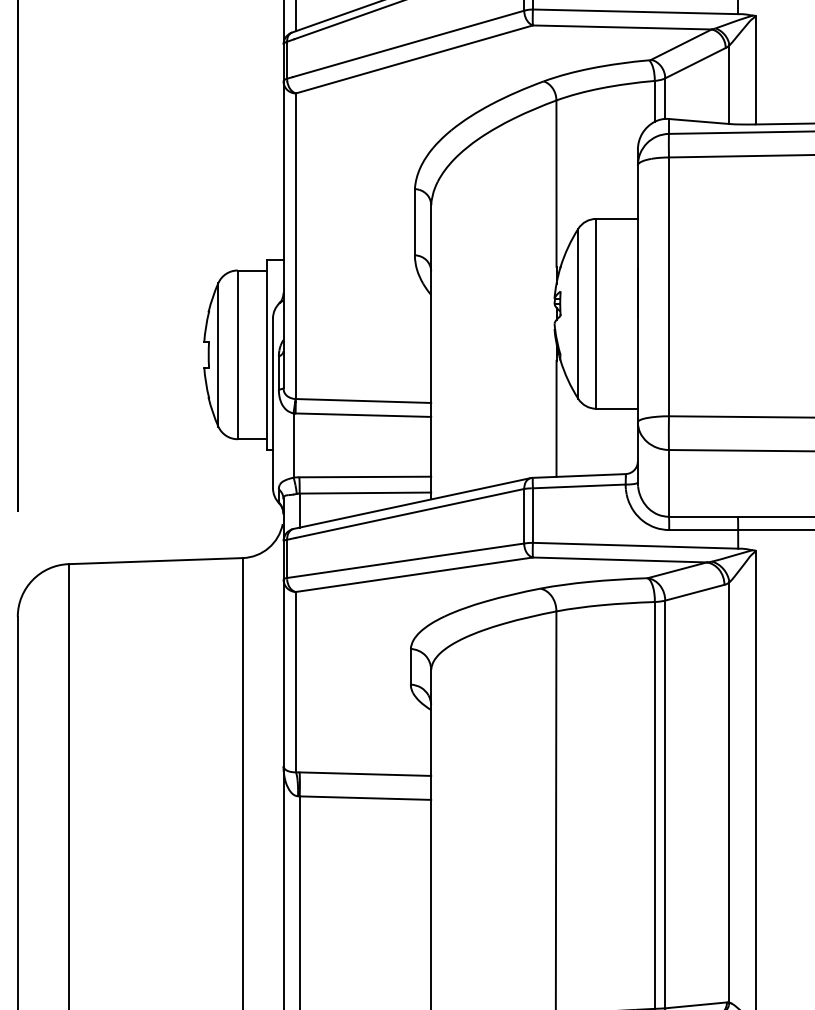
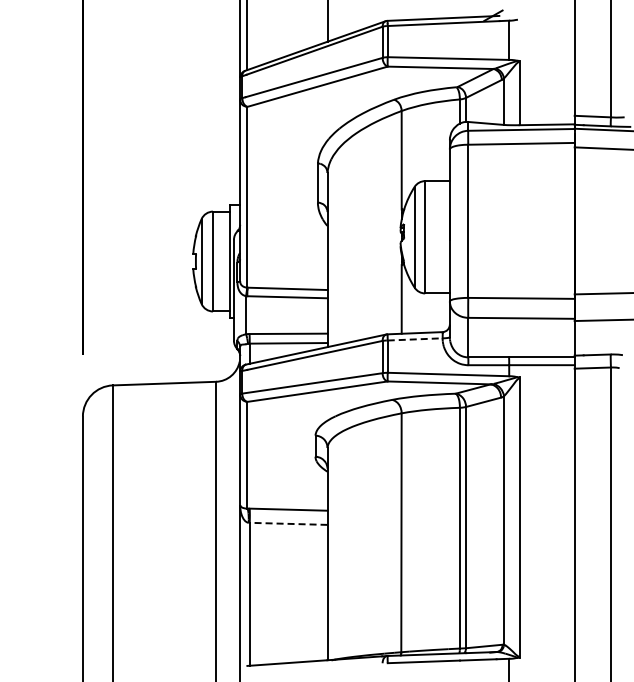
line: (579, 486) -> (415, 339), solid -> dashed
line: (365, 797) -> (288, 523), solid -> dashed

